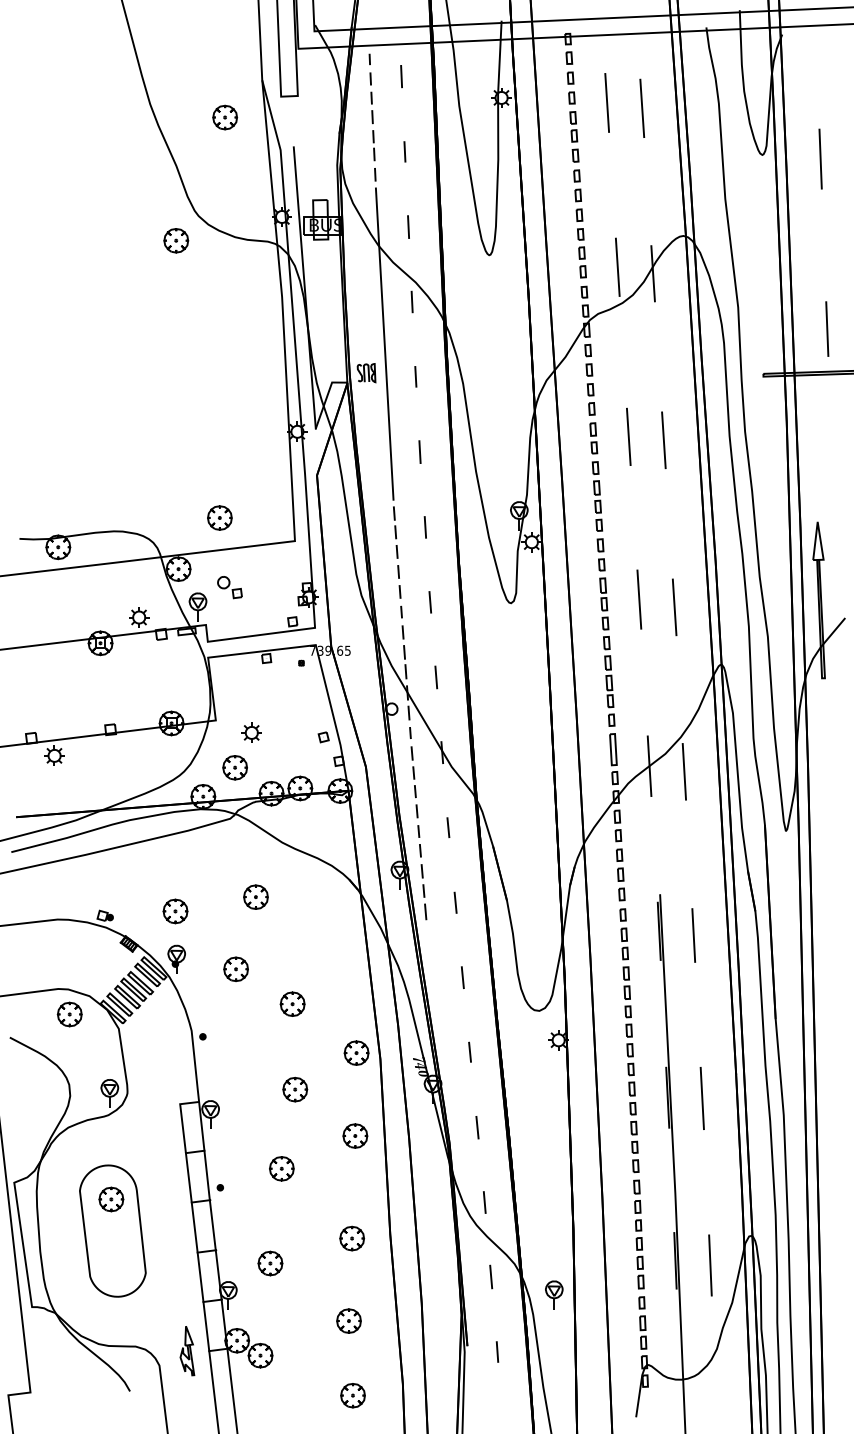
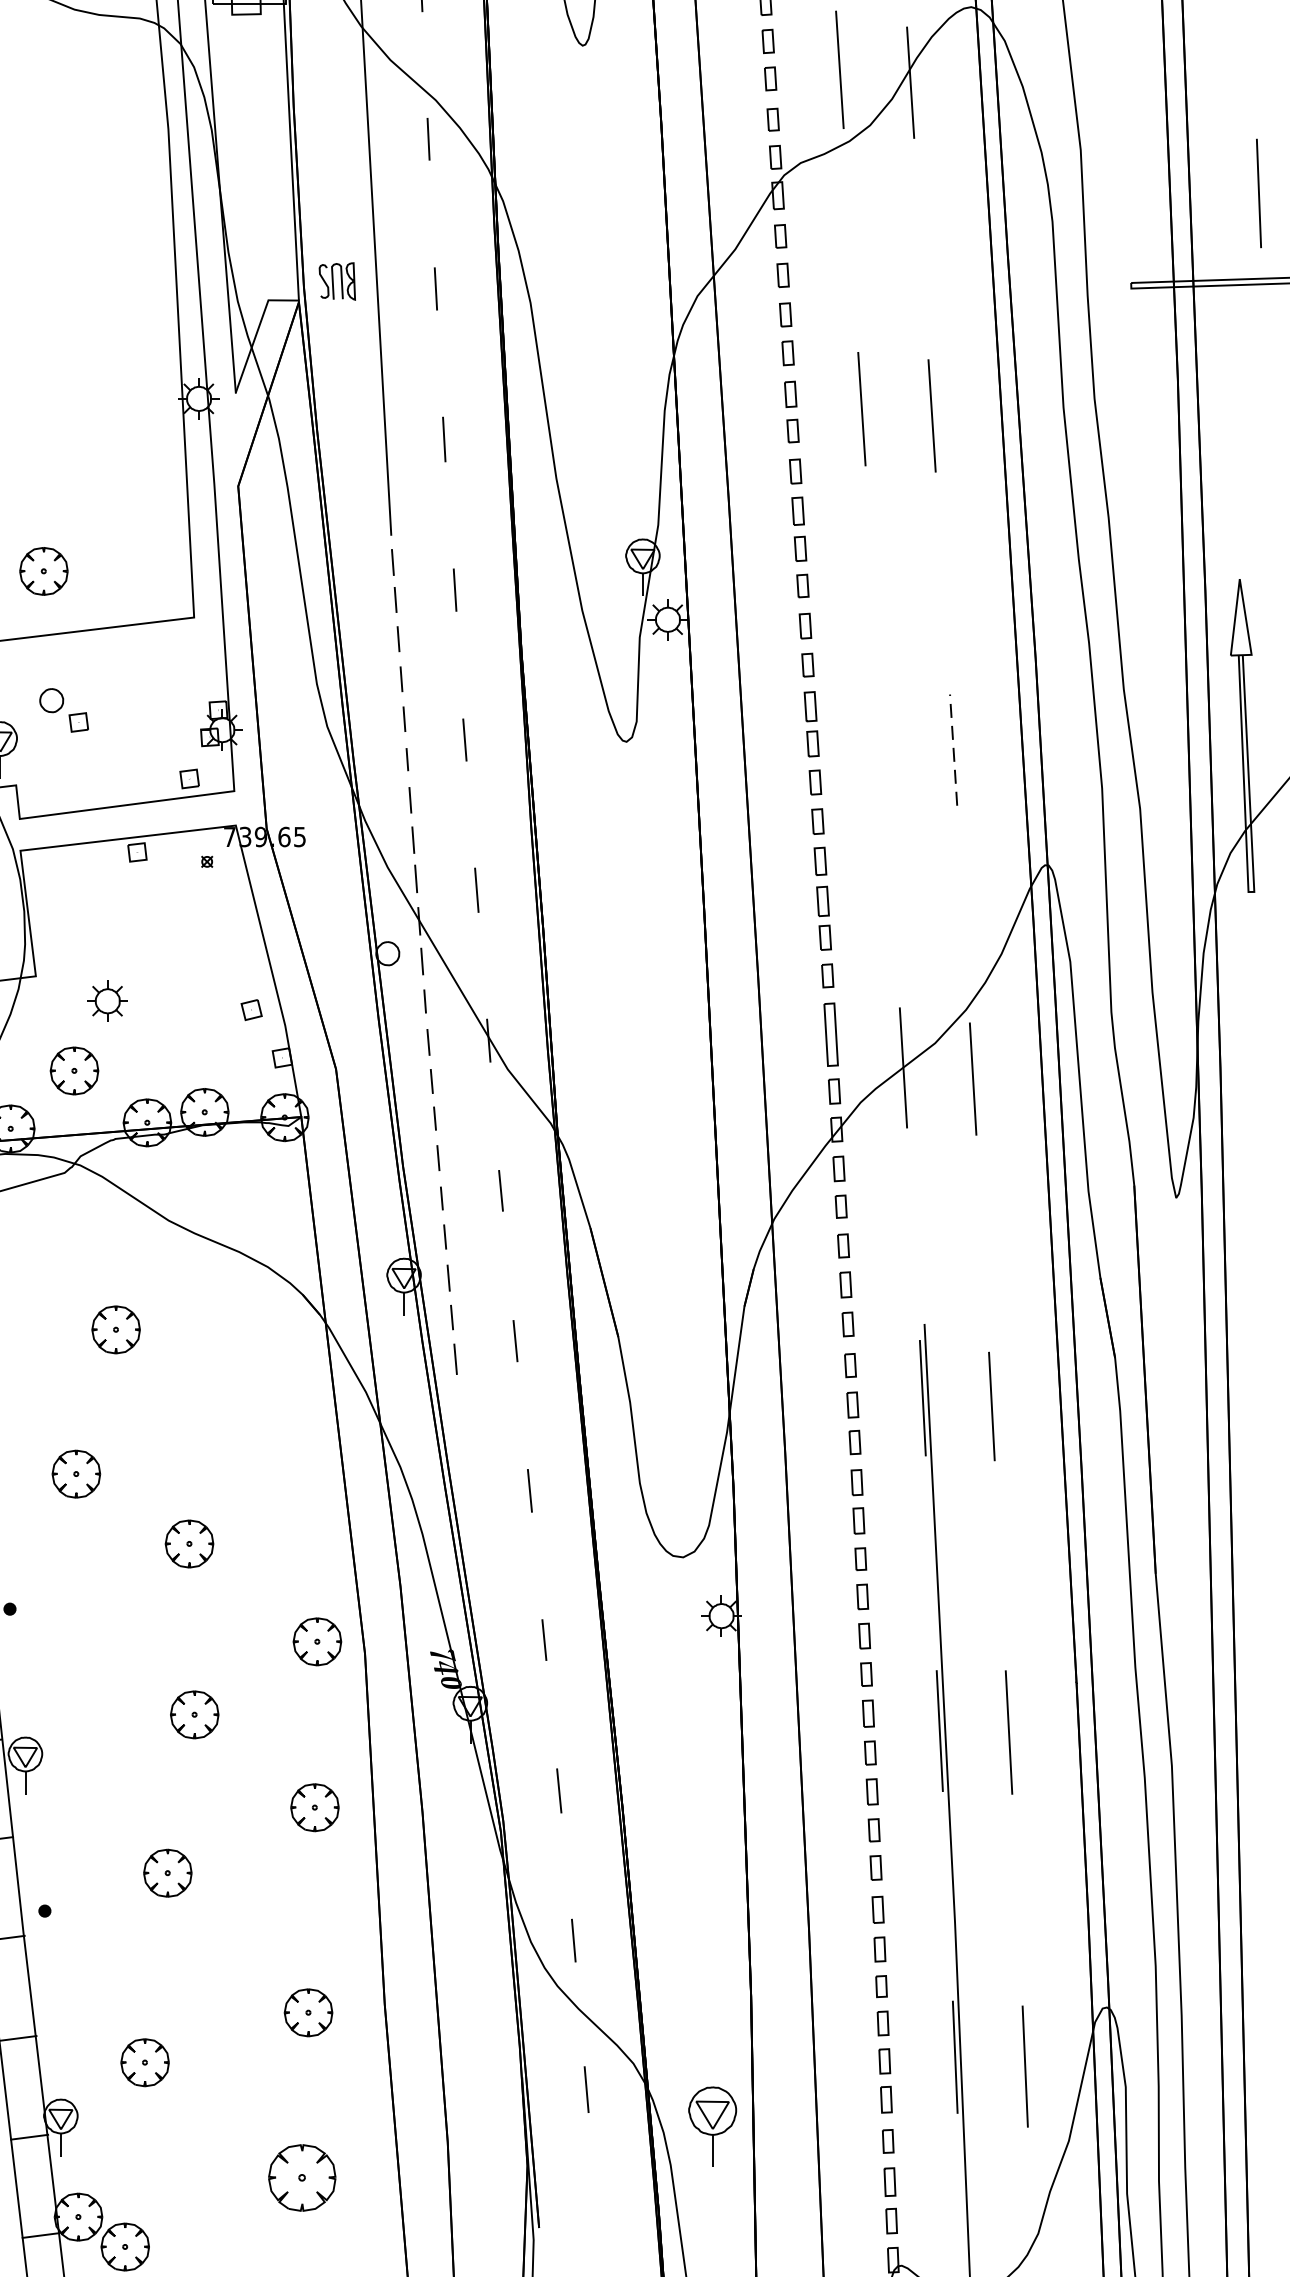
line: (639, 599) -> (883, 734), removed
line: (674, 607) -> (953, 750), solid -> dashed
part: (554, 1294) -> (713, 2124), size x1.4
part: (348, 1320) -> (301, 2176), size x1.4
line: (497, 1351) -> (599, 2238), removed

